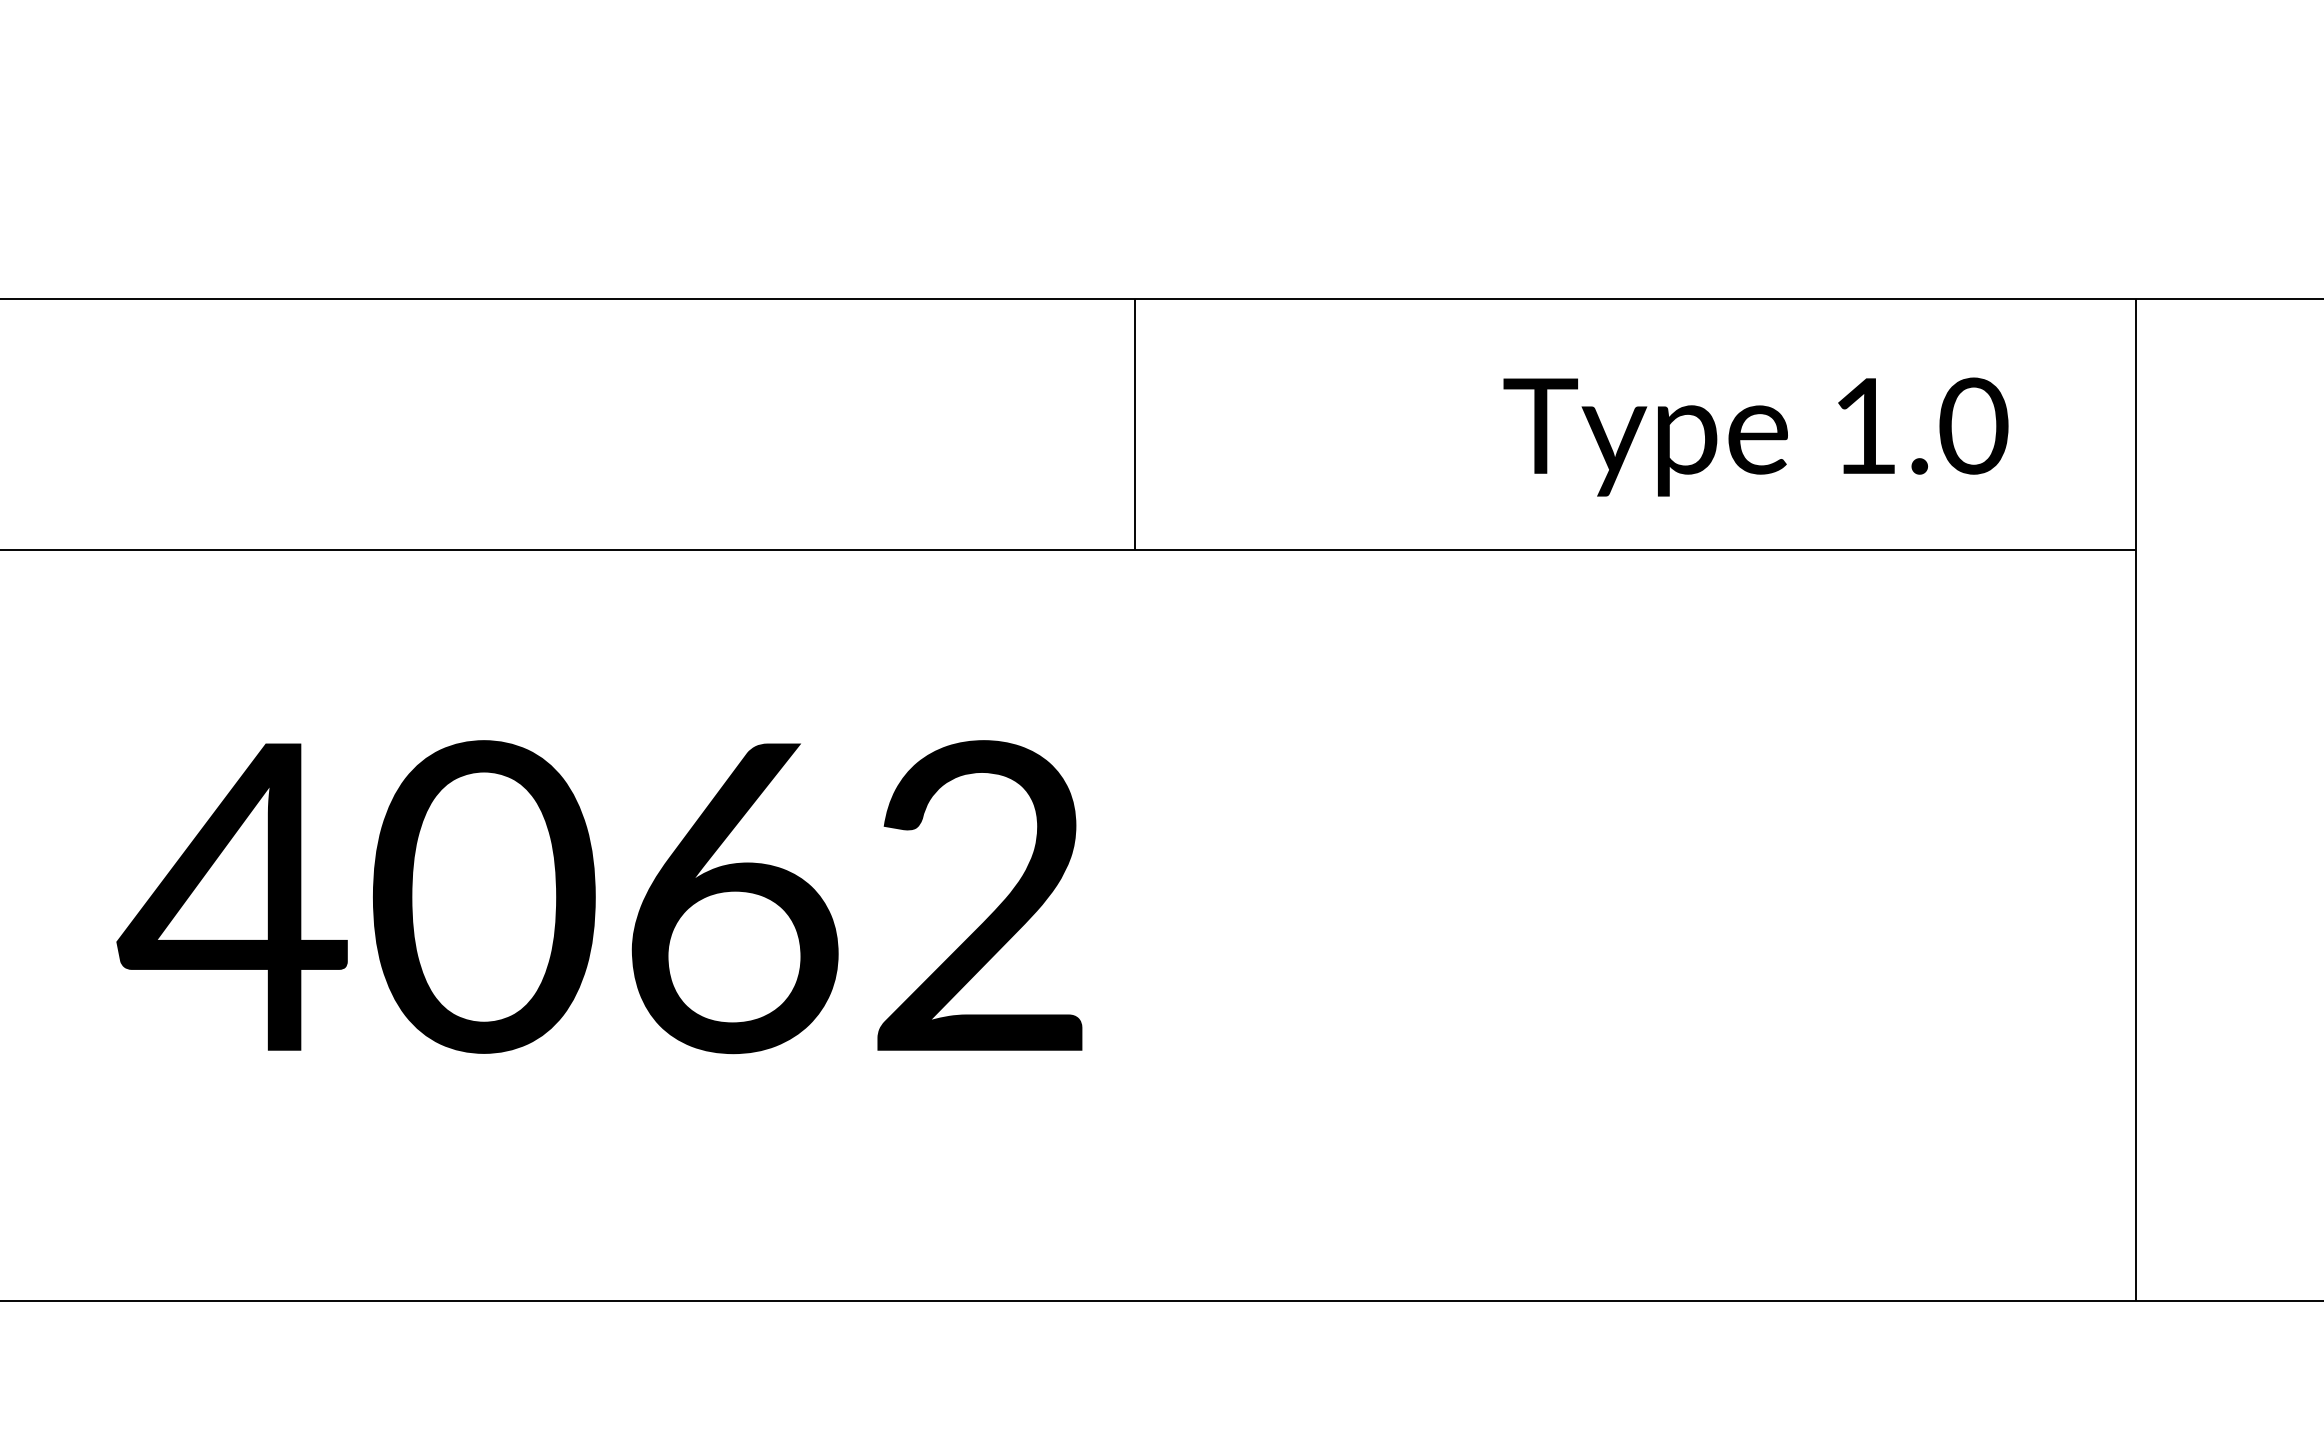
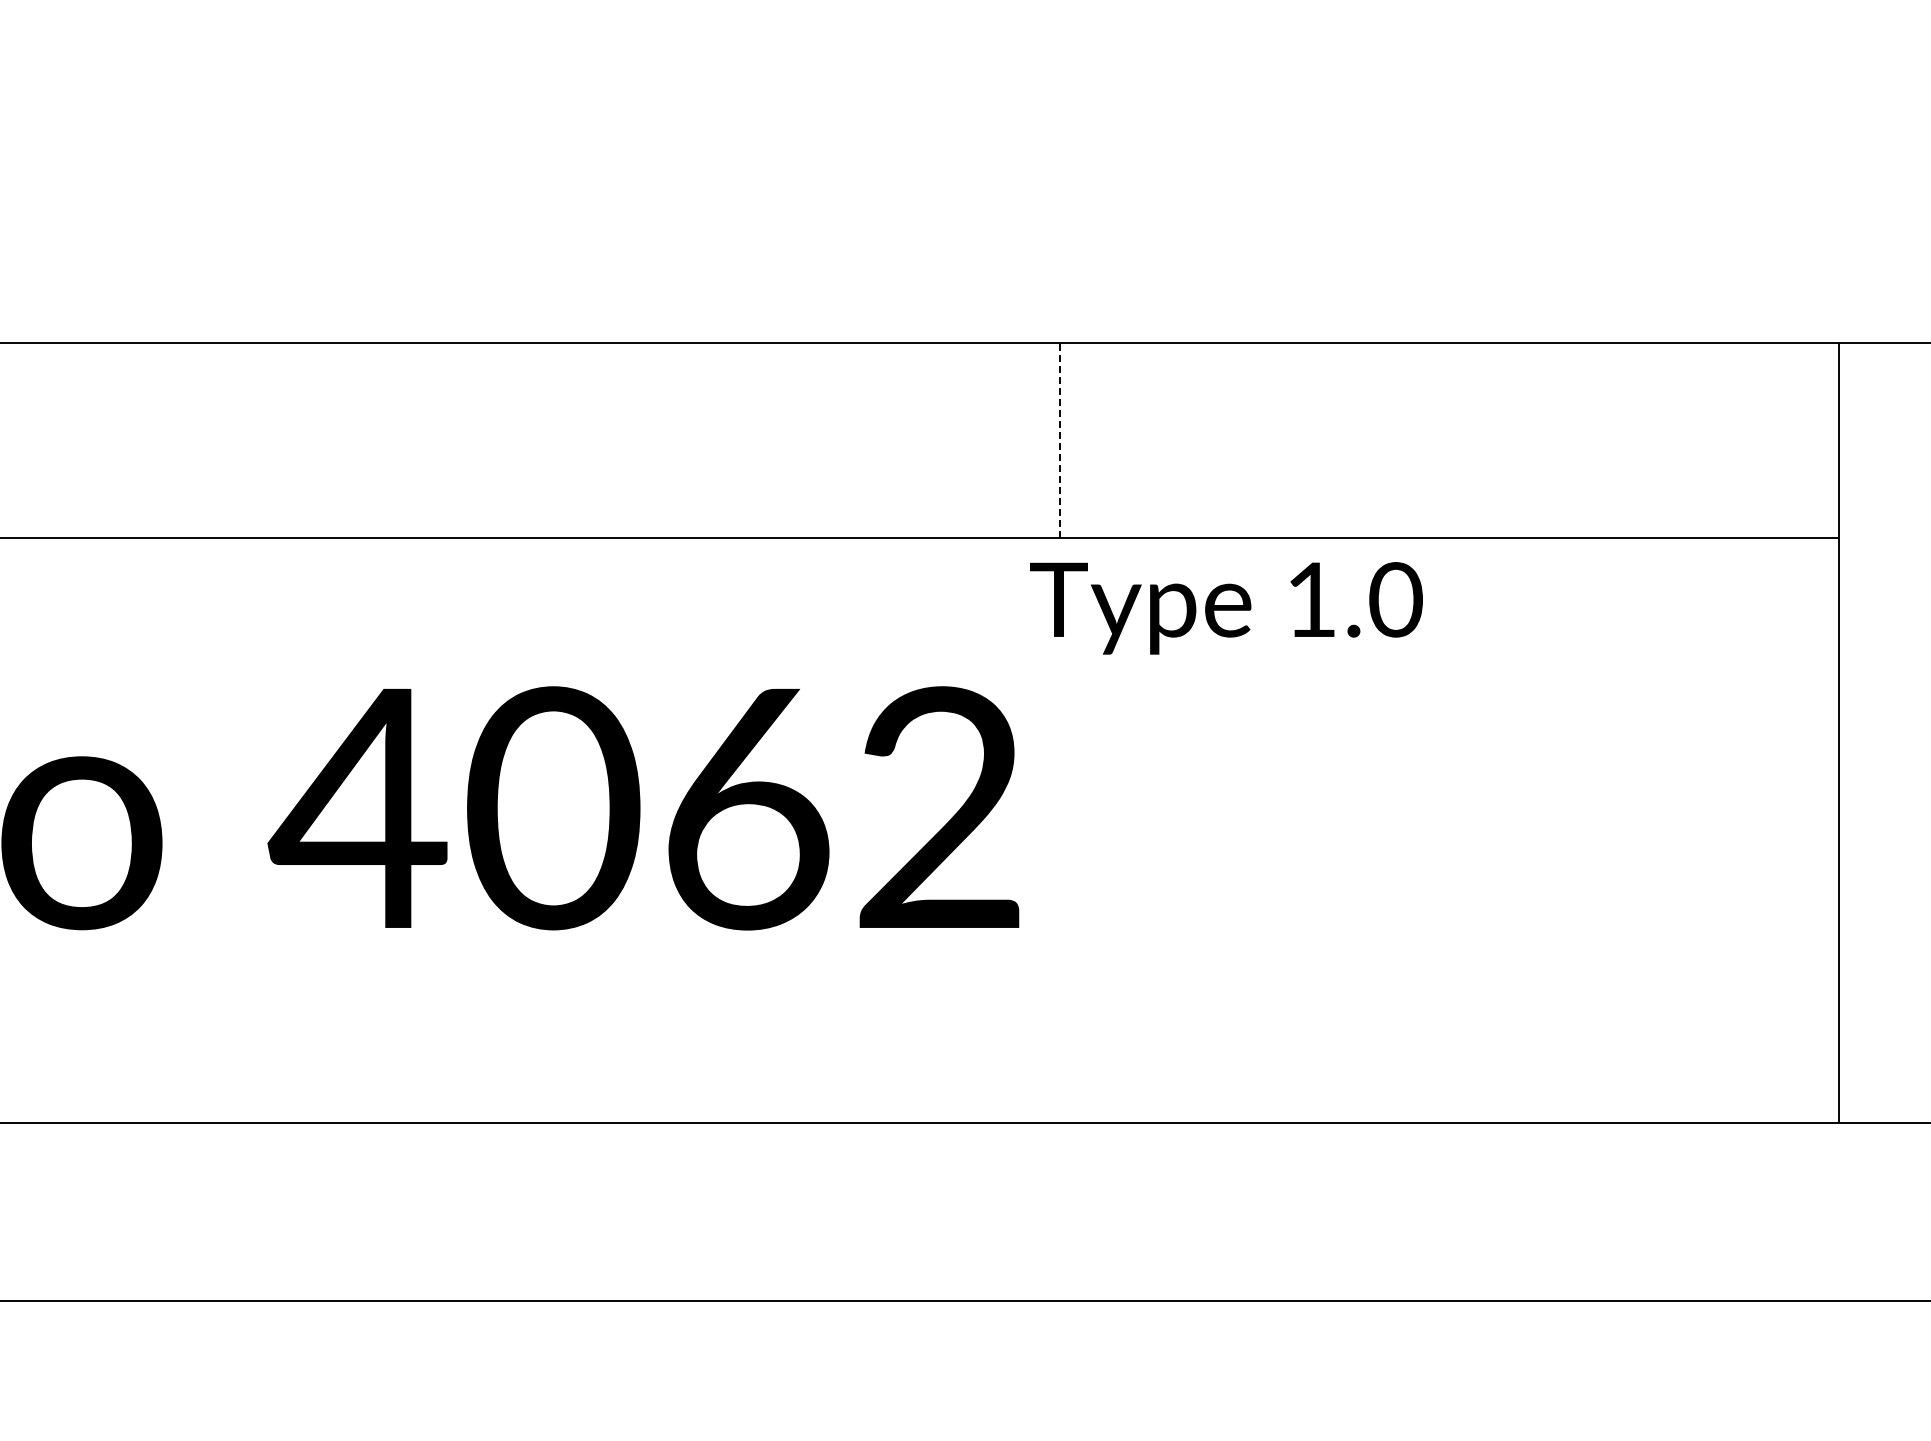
line: (1135, 424) -> (1060, 440), solid -> dashed
text: (1756, 437) -> (1226, 608), moved

